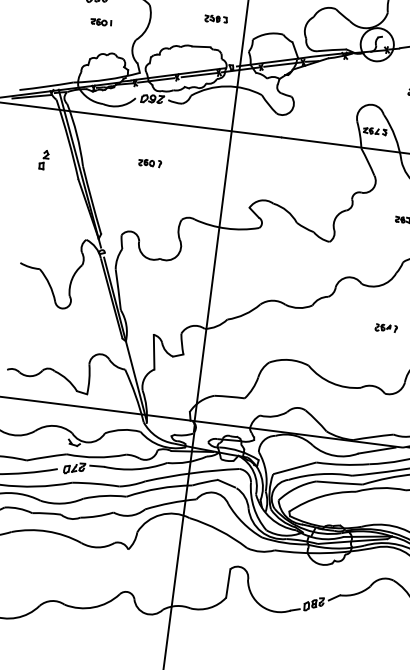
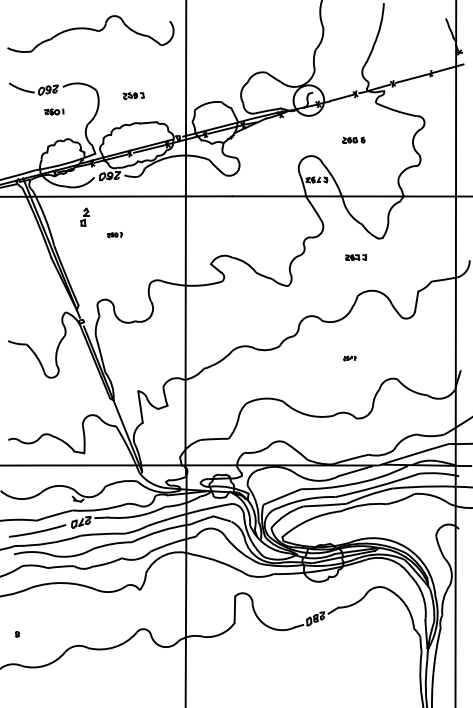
part: (215, 18) -> (133, 95), moved
part: (43, 159) -> (84, 216), moved
part: (149, 162) -> (114, 234), size x0.7
part: (385, 328) -> (349, 358), size x0.6

